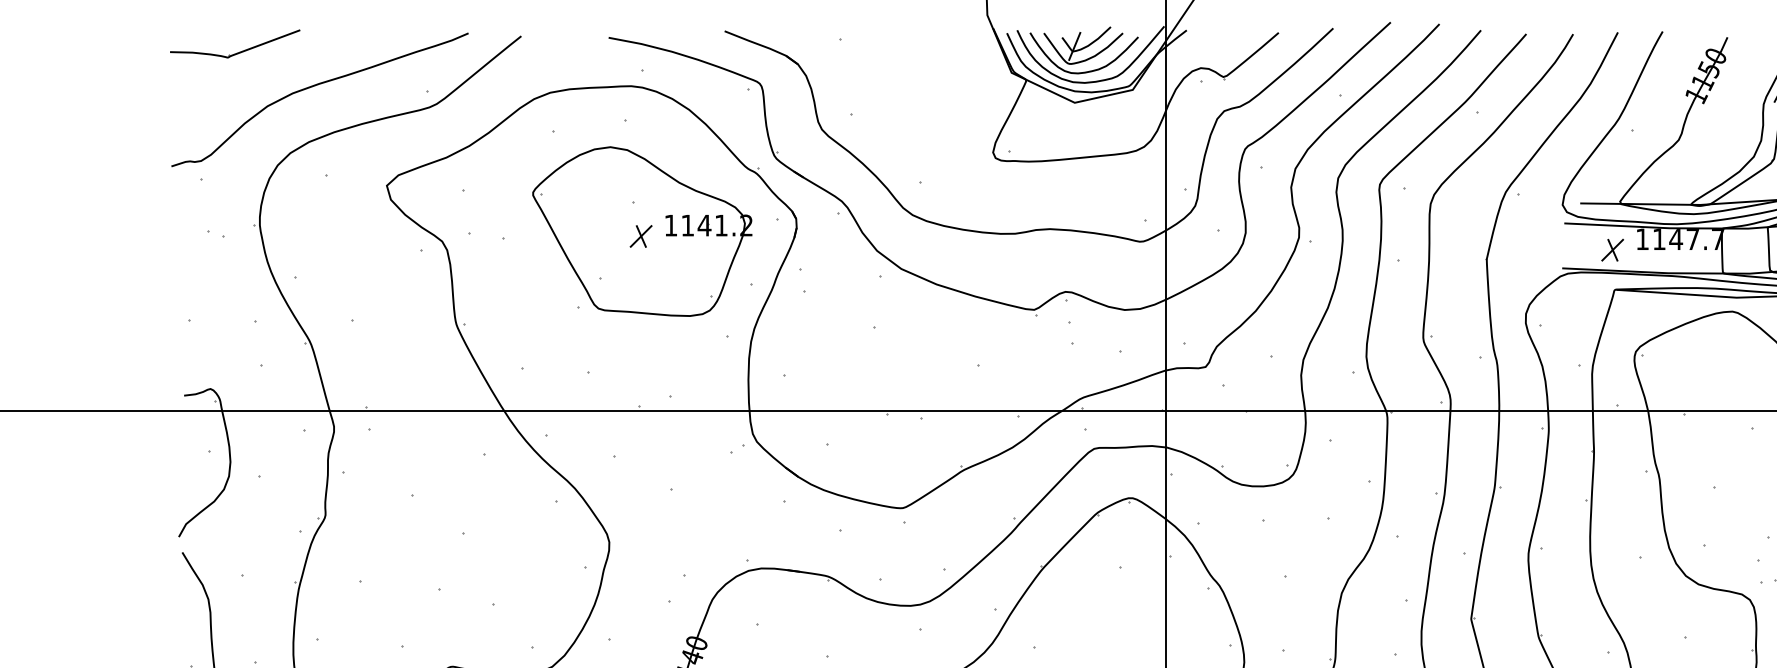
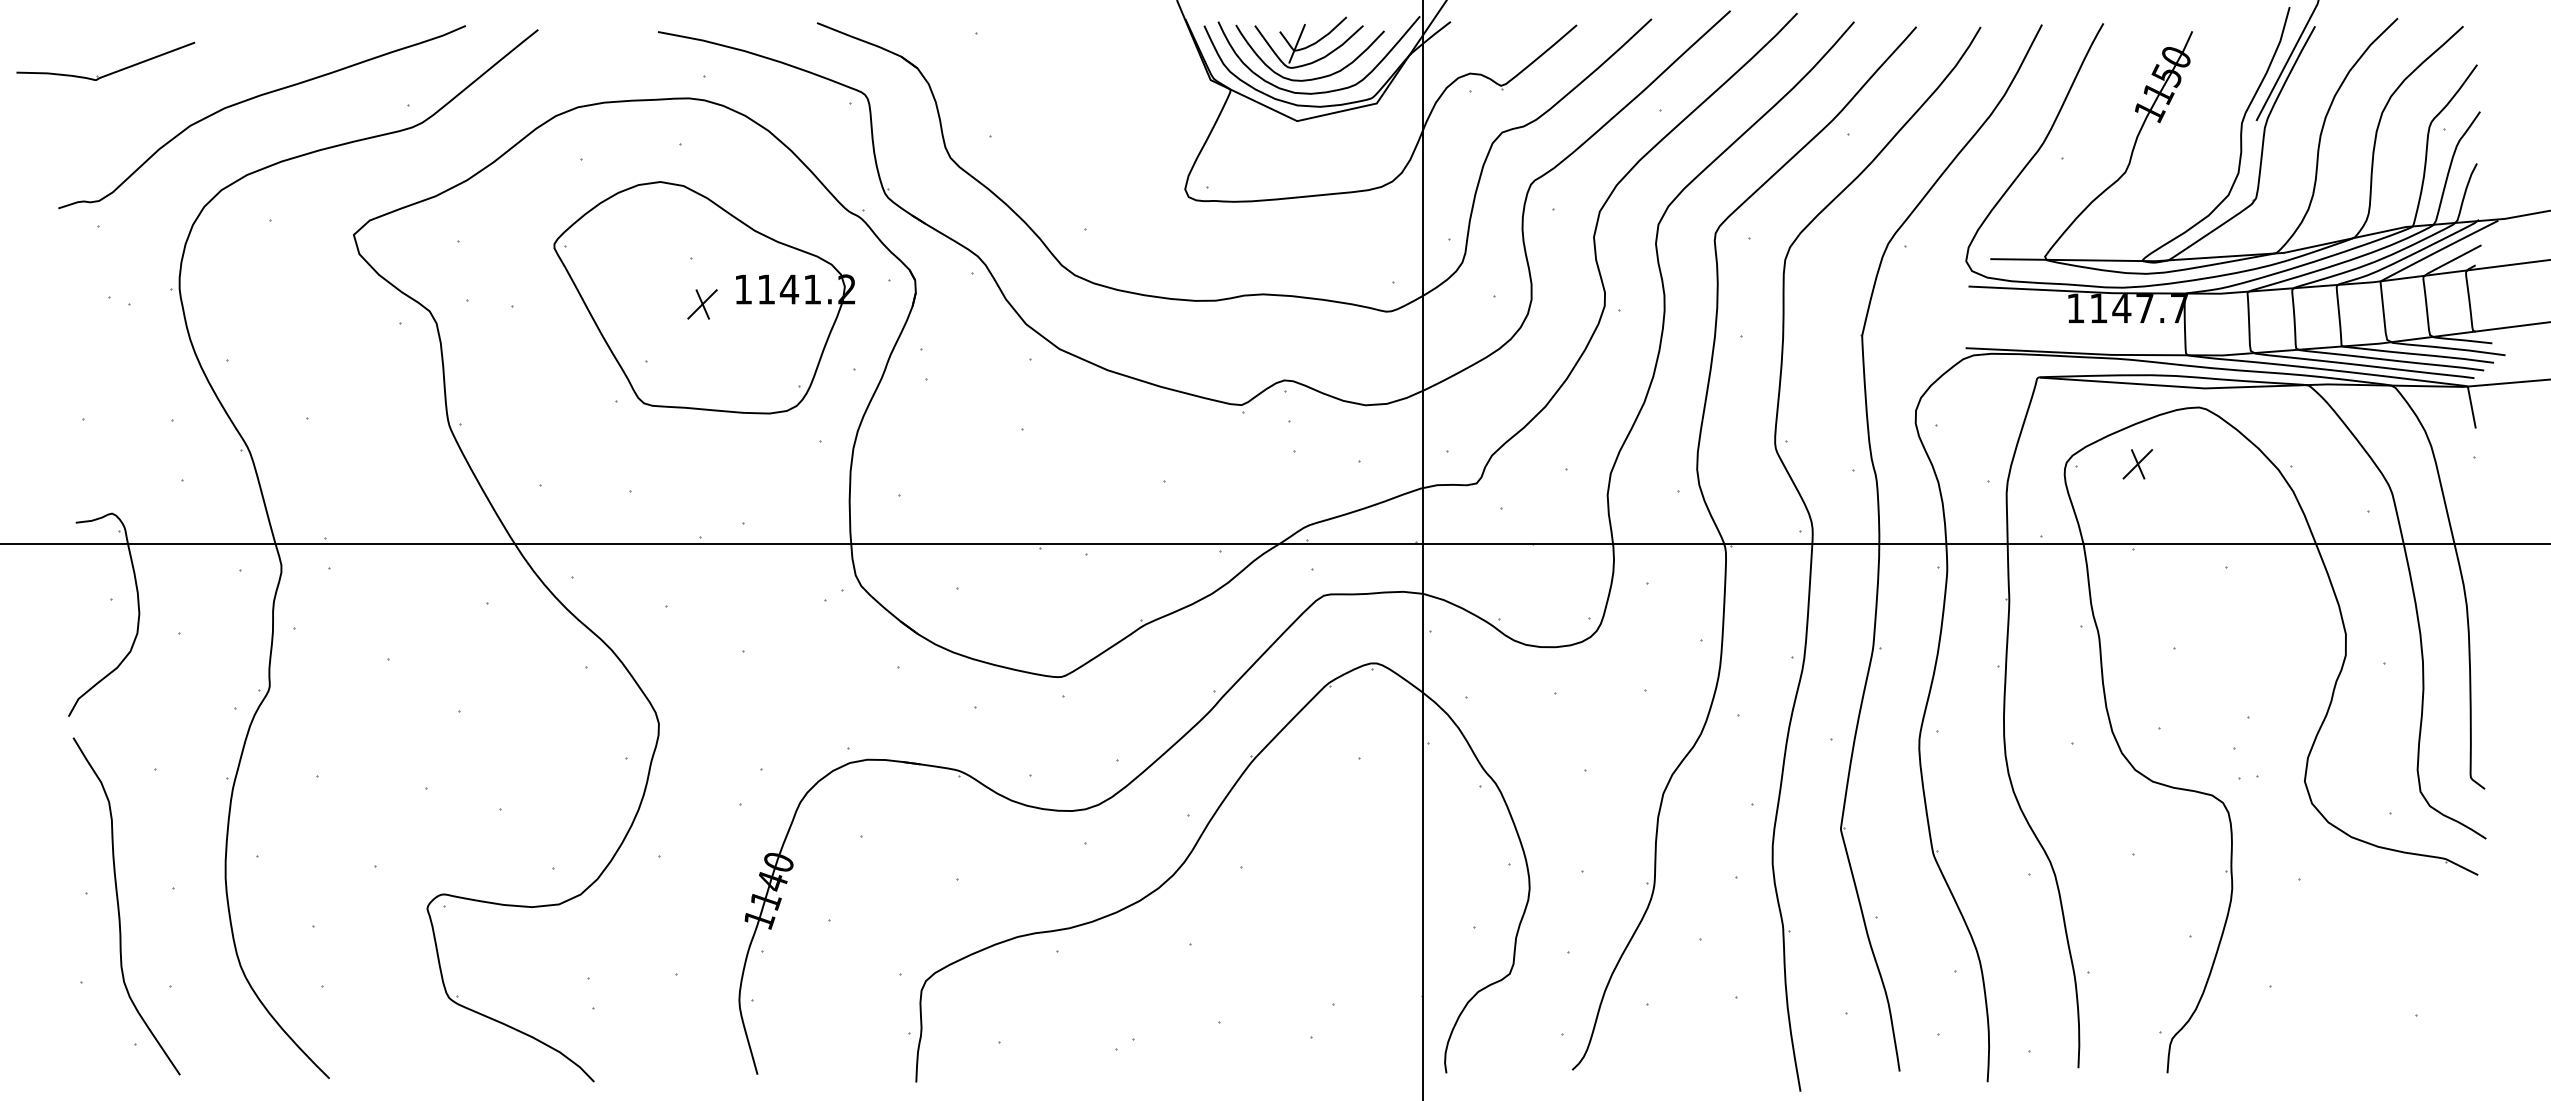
part: (237, 52) -> (108, 73), moved
part: (1612, 250) -> (2137, 464), moved

